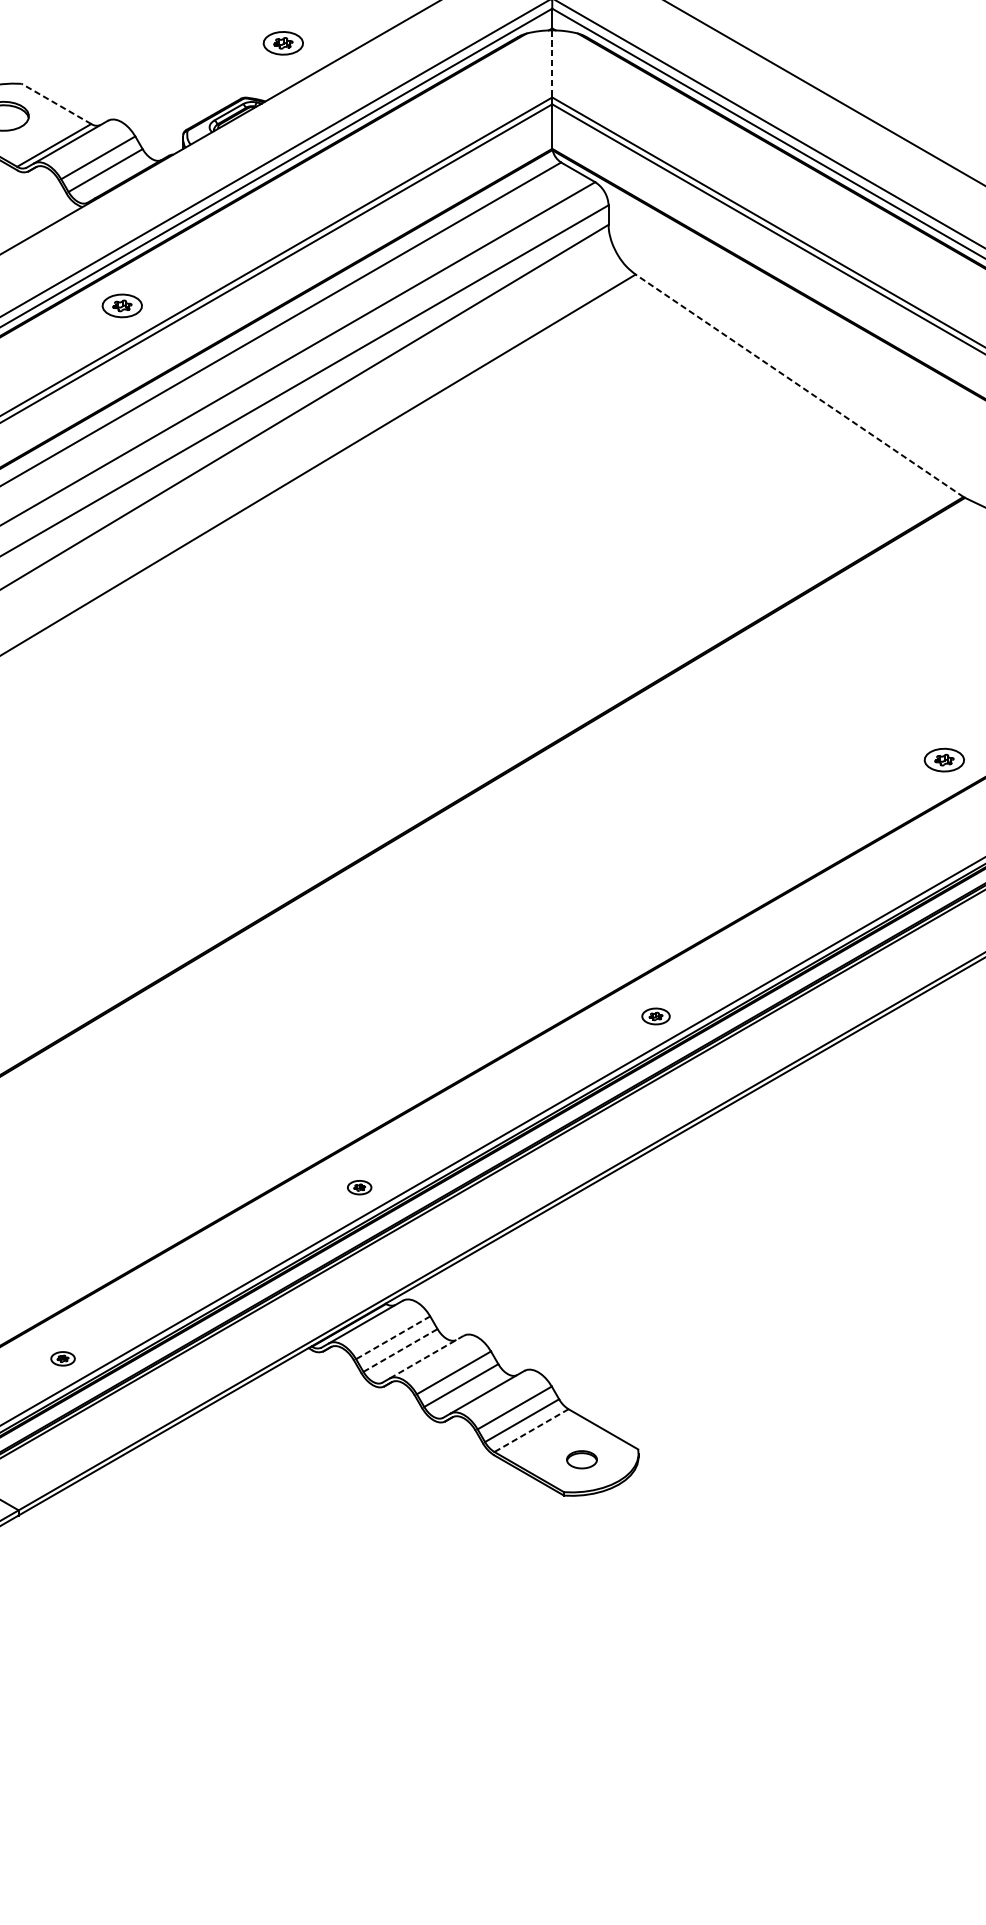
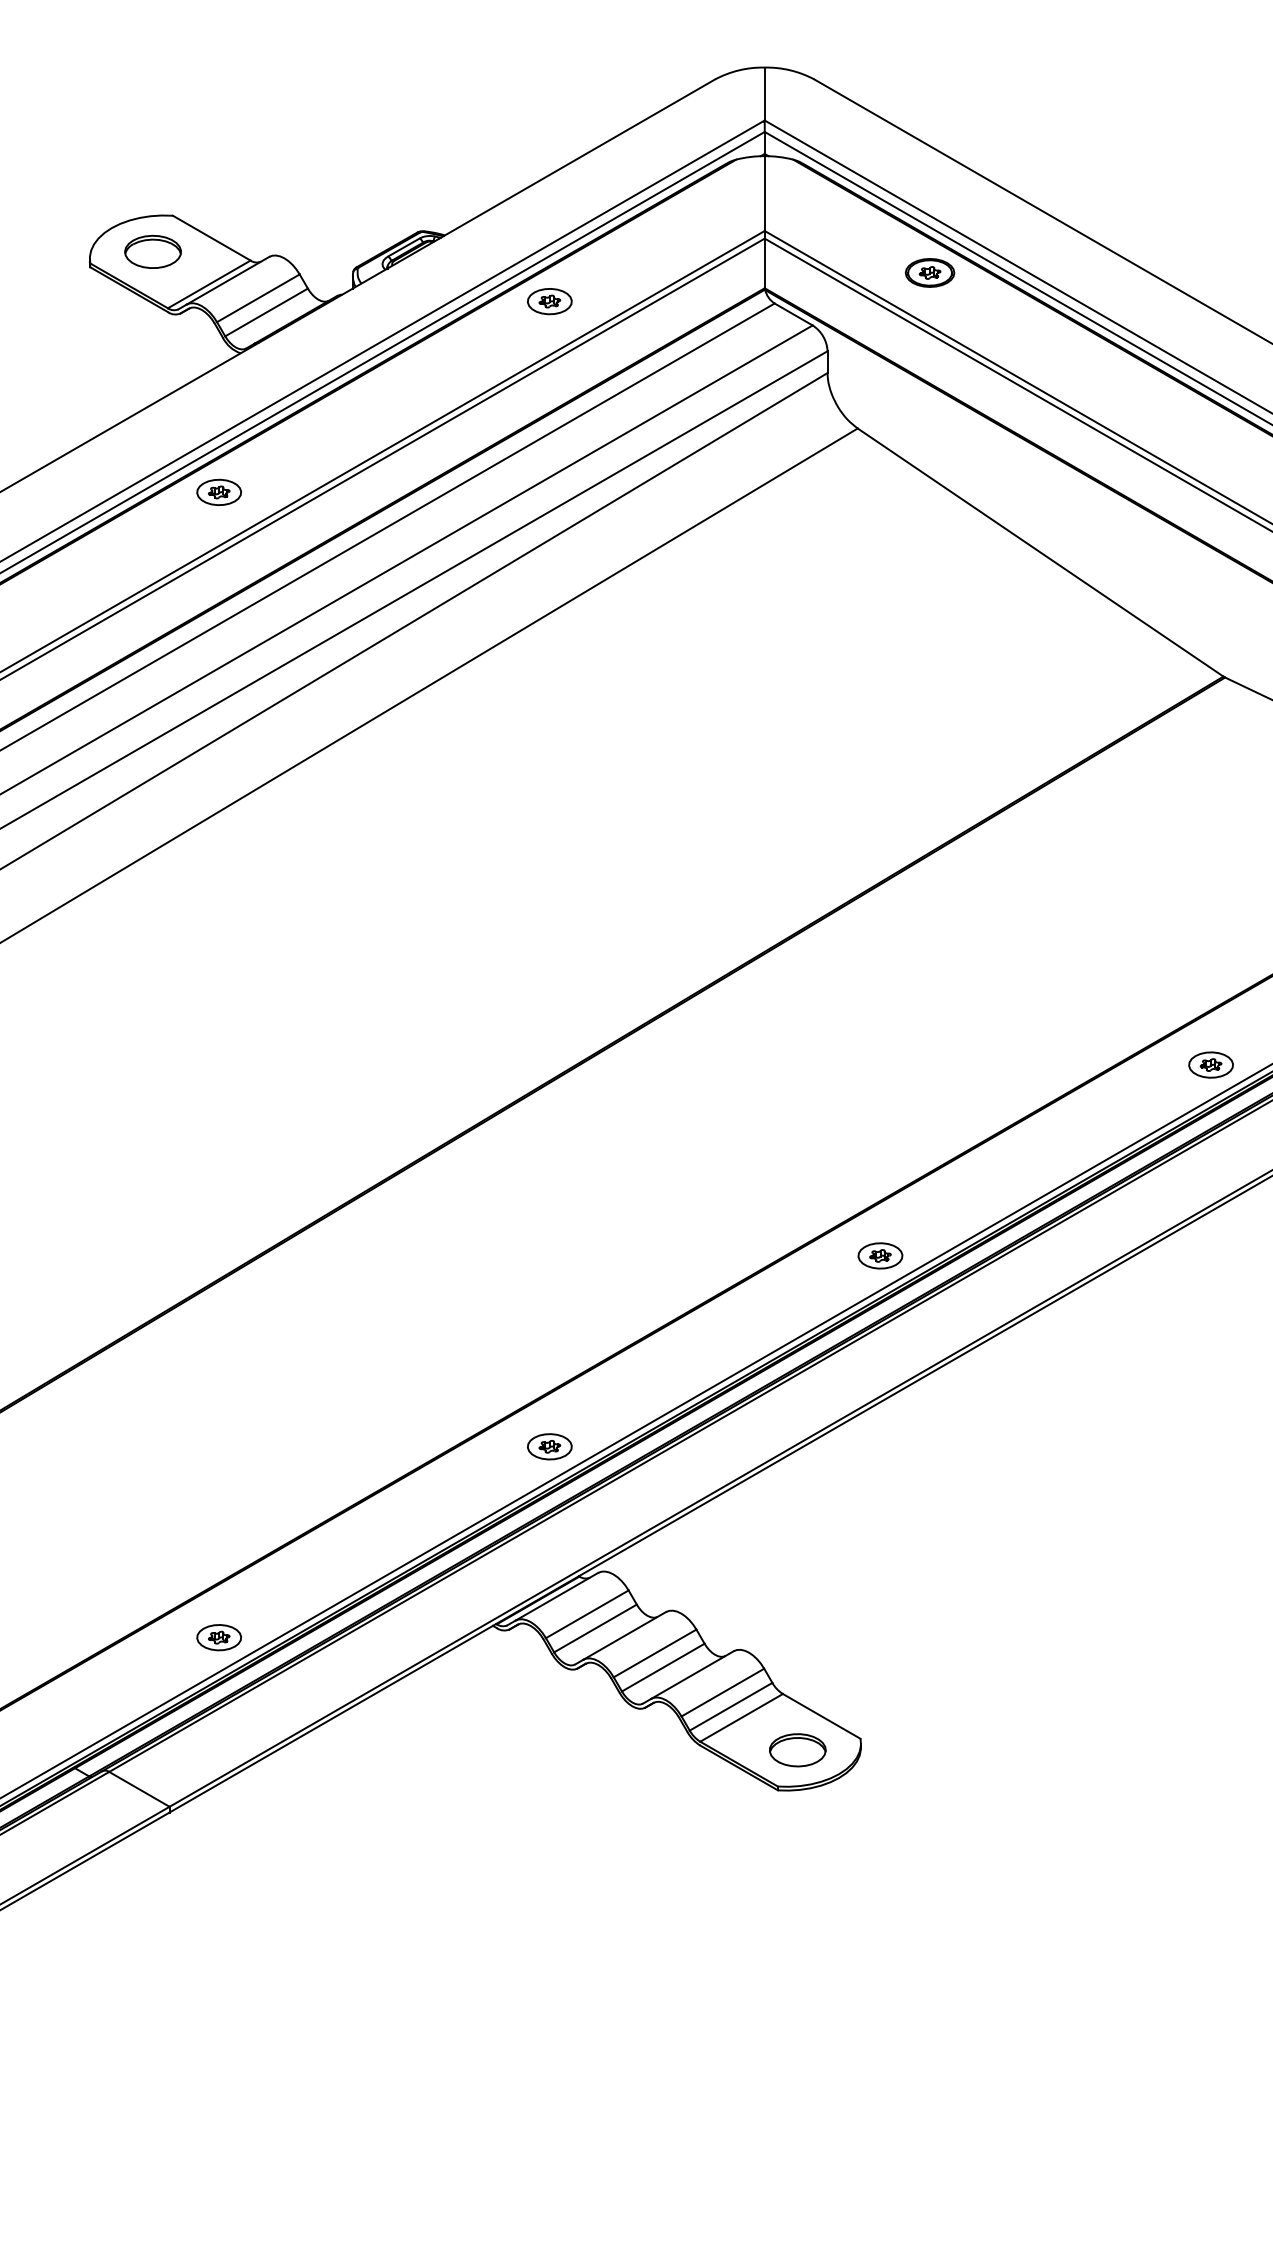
part: (283, 43) -> (549, 301), moved
line: (552, 64) -> (764, 194), dashed -> solid
line: (56, 104) -> (211, 238), dashed -> solid
part: (700, 134) -> (930, 272), added
part: (122, 305) -> (219, 491), moved
line: (799, 385) -> (1040, 552), dashed -> solid
part: (943, 759) -> (1210, 1064), moved
part: (656, 1016) -> (880, 1255), size x1.43
part: (359, 1187) -> (549, 1446), size x1.67
line: (393, 1337) -> (587, 1614), dashed -> solid
line: (400, 1350) -> (595, 1628), dashed -> solid
line: (426, 1356) -> (624, 1635), dashed -> solid
part: (62, 1358) -> (218, 1637), size x1.67
line: (531, 1430) -> (741, 1717), dashed -> solid
part: (581, 1459) -> (797, 1750), size x1.67

